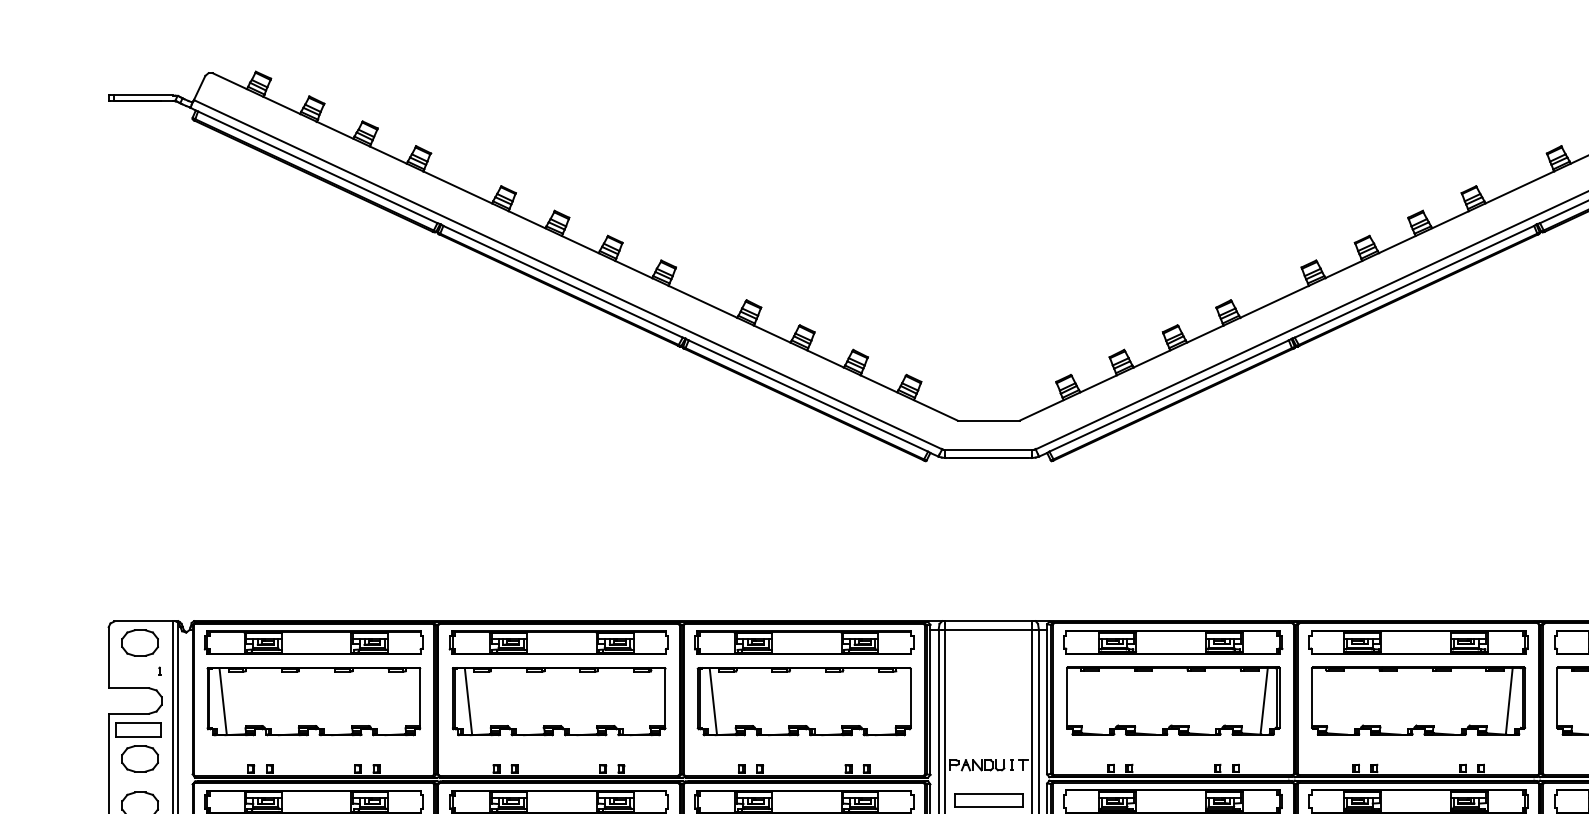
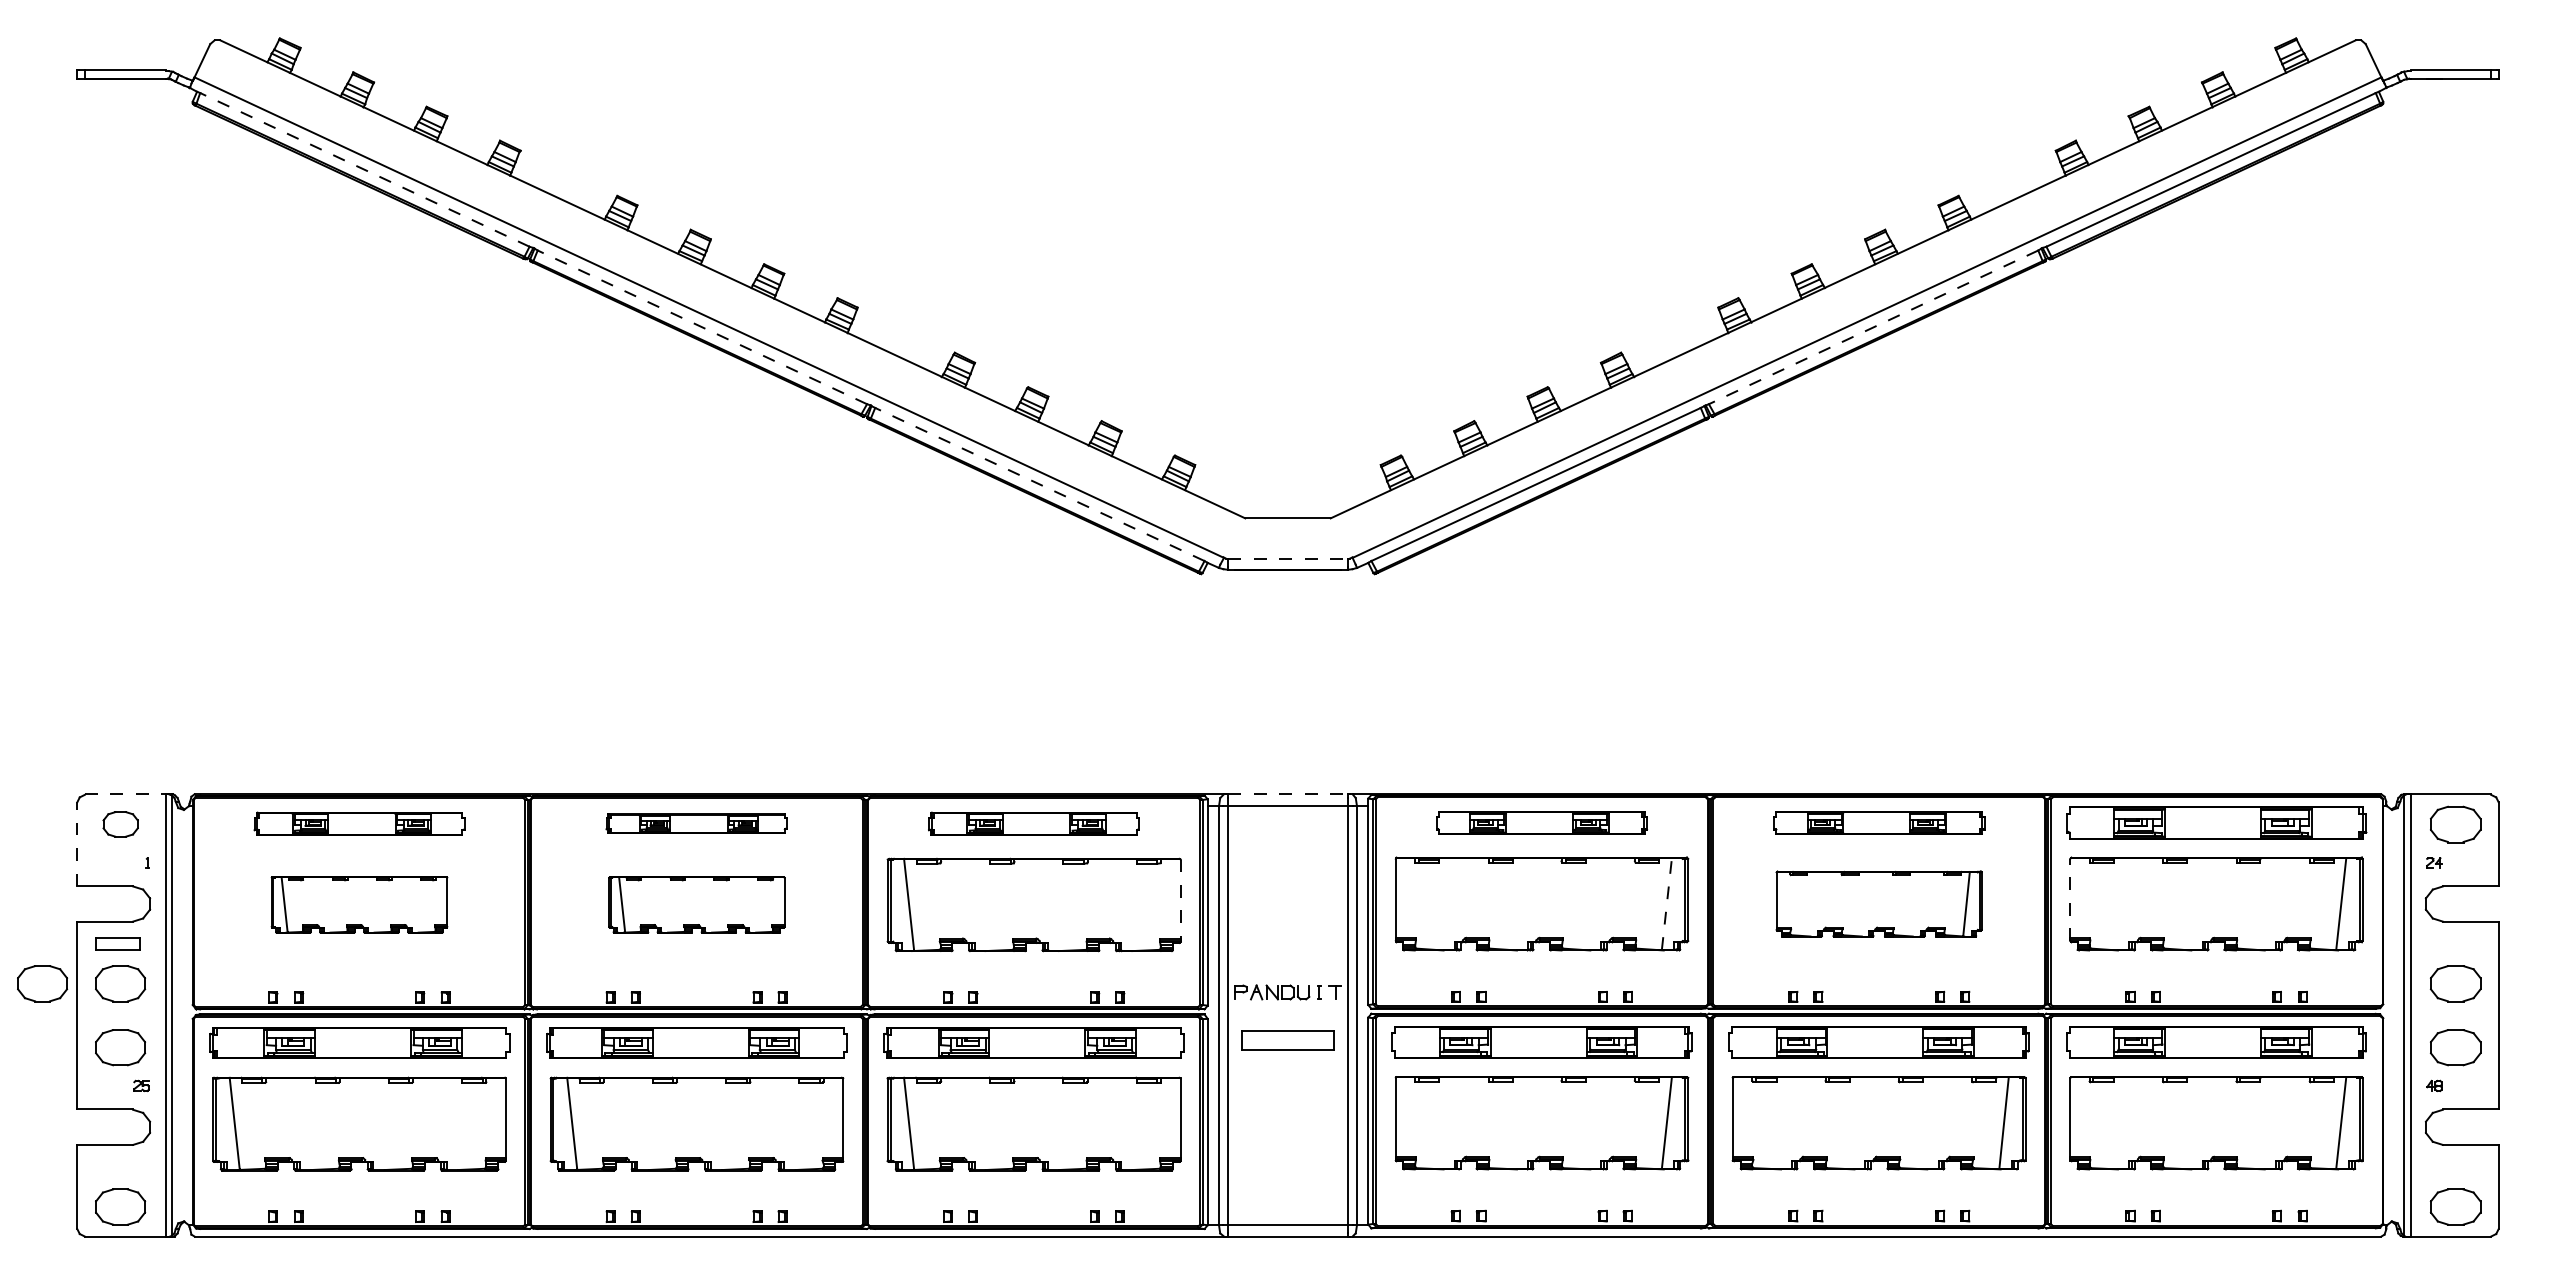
line: (317, 167) -> (364, 169), solid -> dashed
line: (563, 281) -> (702, 327), solid -> dashed
line: (1414, 281) -> (1873, 327), solid -> dashed
line: (808, 396) -> (1039, 484), solid -> dashed
line: (988, 449) -> (1287, 558), solid -> dashed
line: (143, 621) -> (125, 794), solid -> dashed
line: (988, 621) -> (1287, 794), solid -> dashed
part: (1173, 641) -> (1541, 822), size x0.7
part: (1418, 641) -> (1879, 822), size x0.7
part: (313, 642) -> (359, 823), size x0.7
part: (558, 642) -> (696, 823), size x0.6
part: (803, 642) -> (1033, 823), size x0.7
part: (140, 643) -> (120, 824), size x0.7
line: (108, 656) -> (77, 843), solid -> dashed
line: (1557, 697) -> (2070, 899), solid -> dashed
line: (910, 699) -> (1180, 901), solid -> dashed
line: (1263, 700) -> (1666, 903), solid -> dashed
part: (1418, 700) -> (1878, 903), size x0.7
part: (313, 701) -> (359, 904), size x0.6
part: (558, 701) -> (696, 904), size x0.6
part: (137, 729) -> (117, 943), size x0.7
part: (83, 758) -> (42, 983), added

